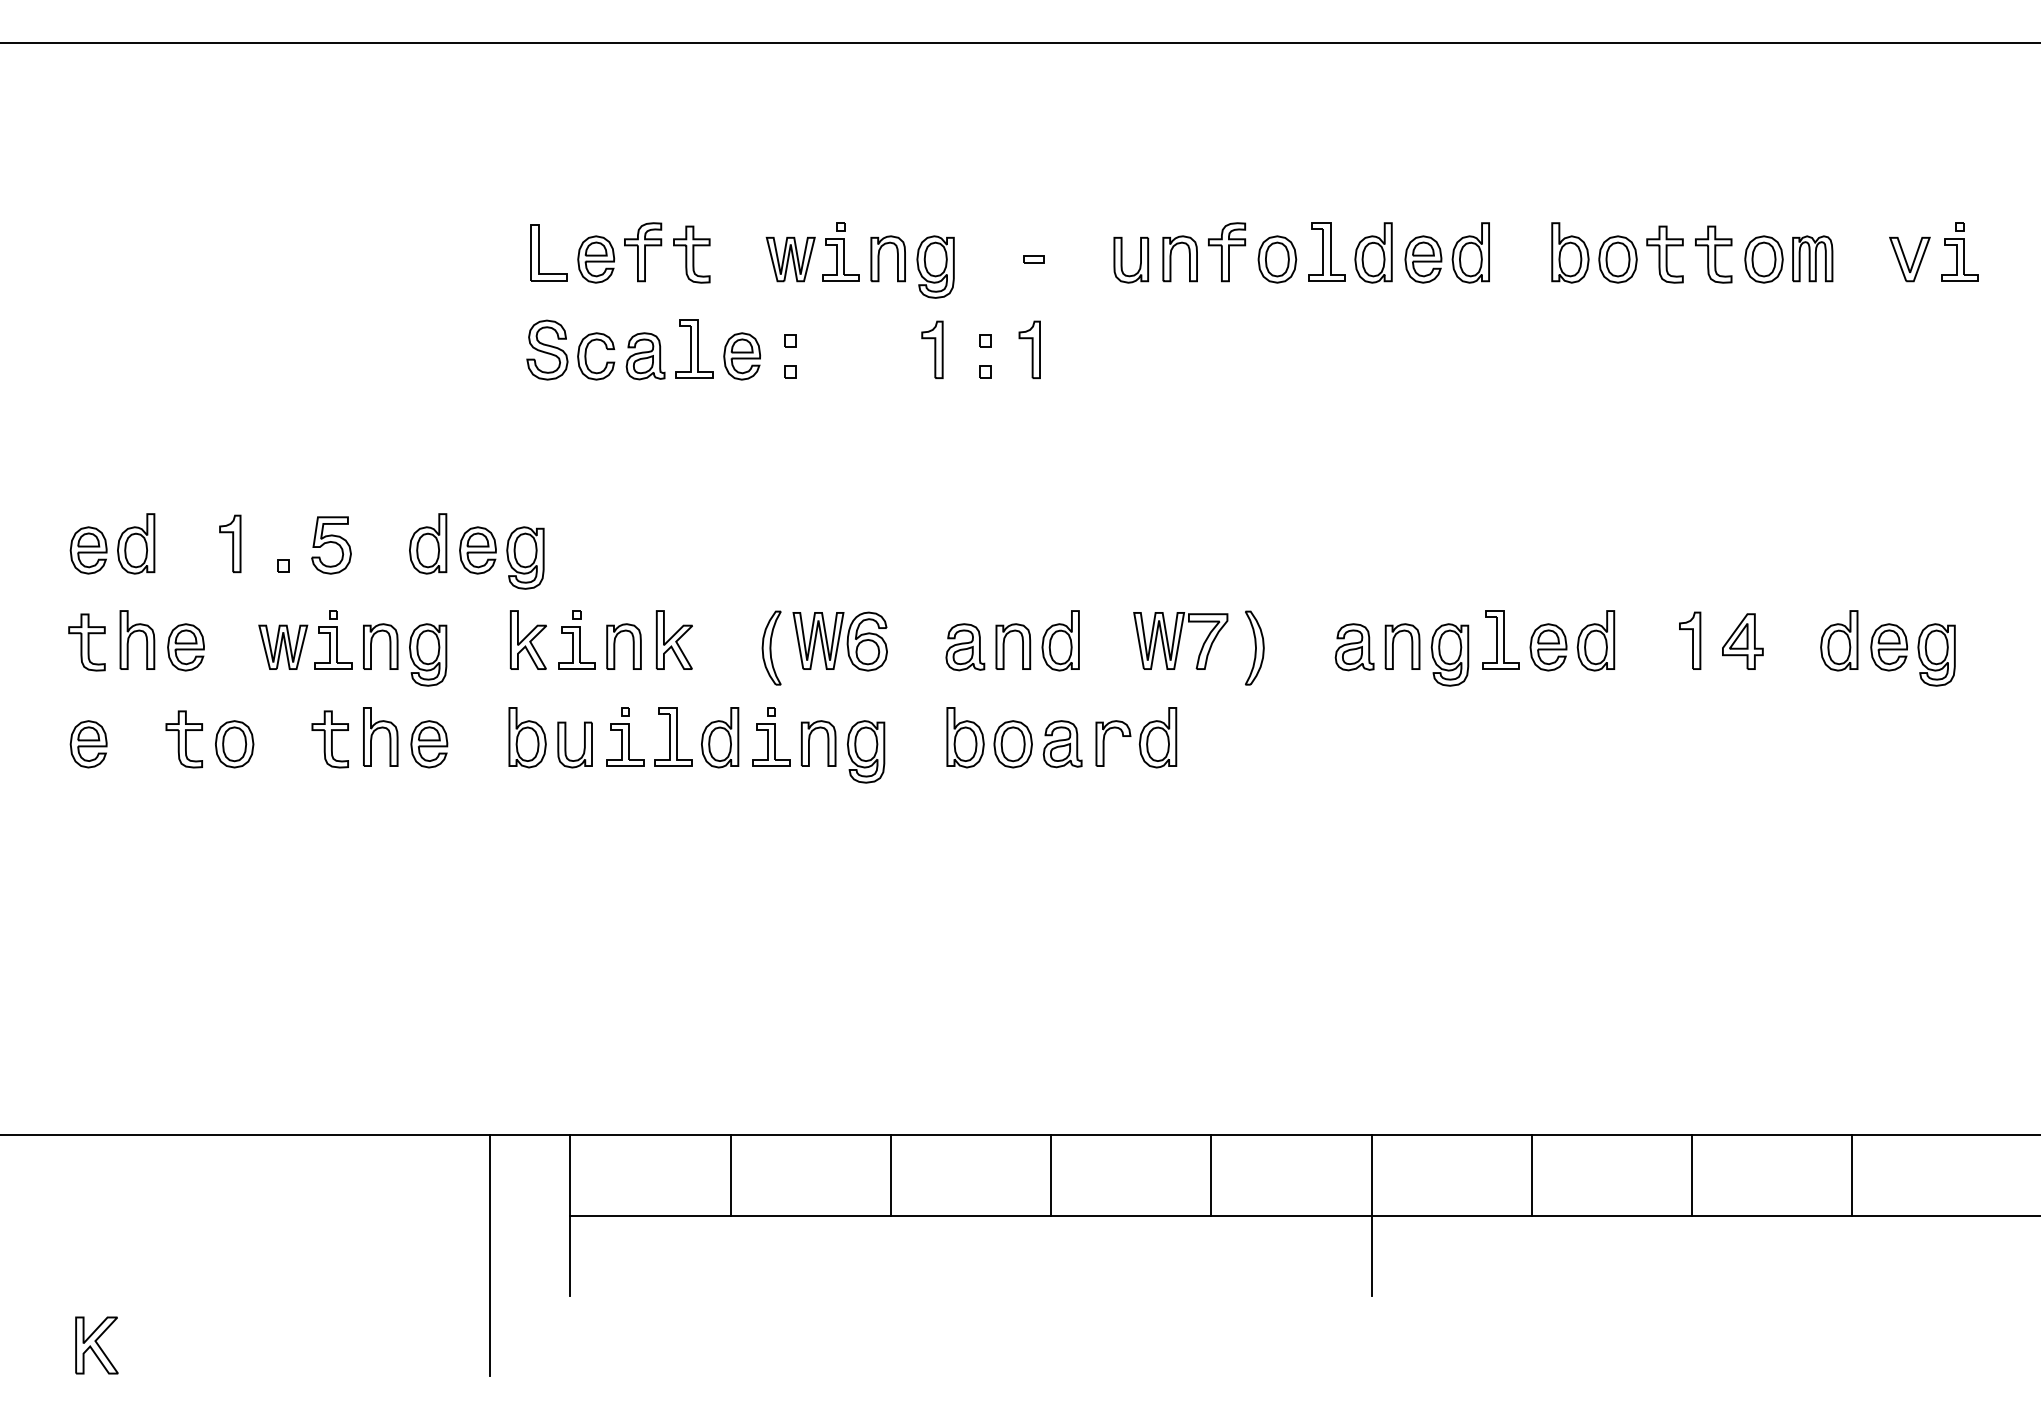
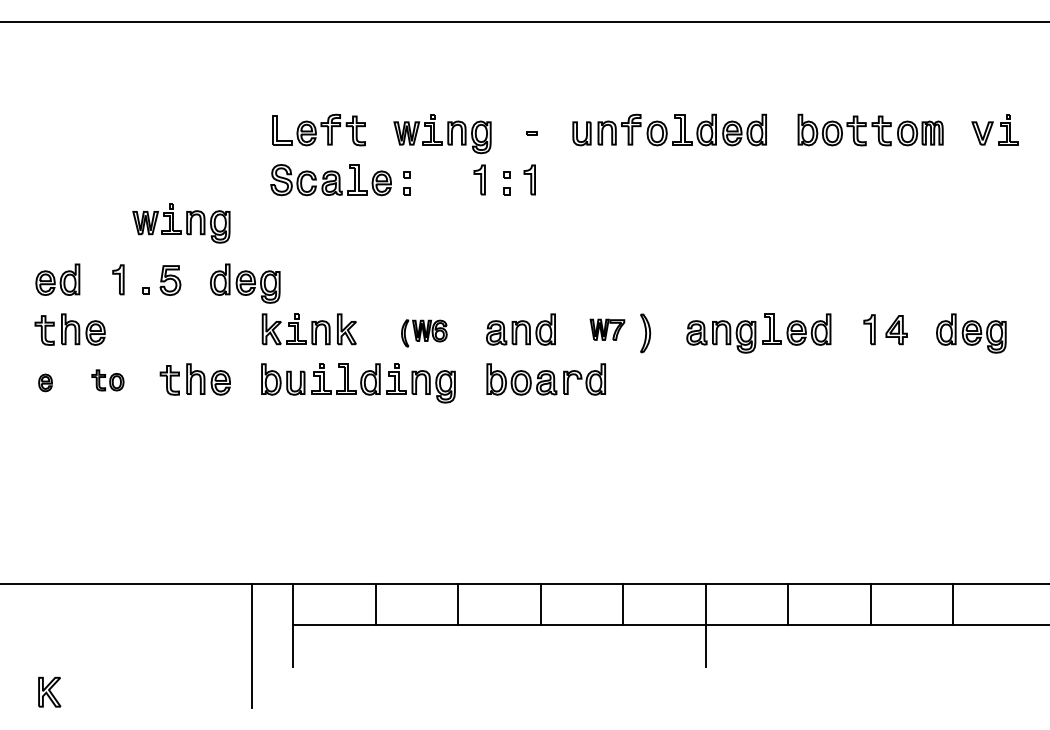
part: (1180, 640) -> (607, 329), size x0.7
part: (352, 648) -> (181, 223), moved
part: (825, 648) -> (424, 333), size x0.7
part: (209, 739) -> (107, 380), size x0.7
part: (88, 743) -> (45, 382), size x0.7

